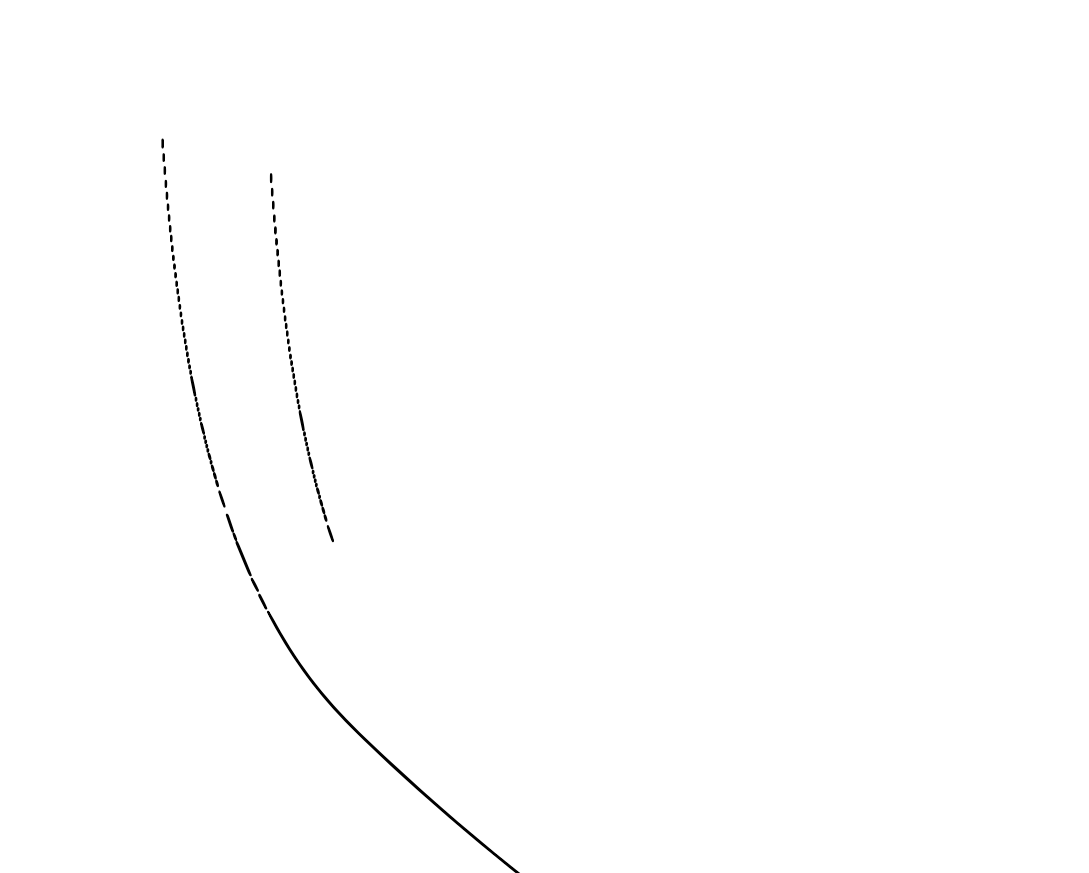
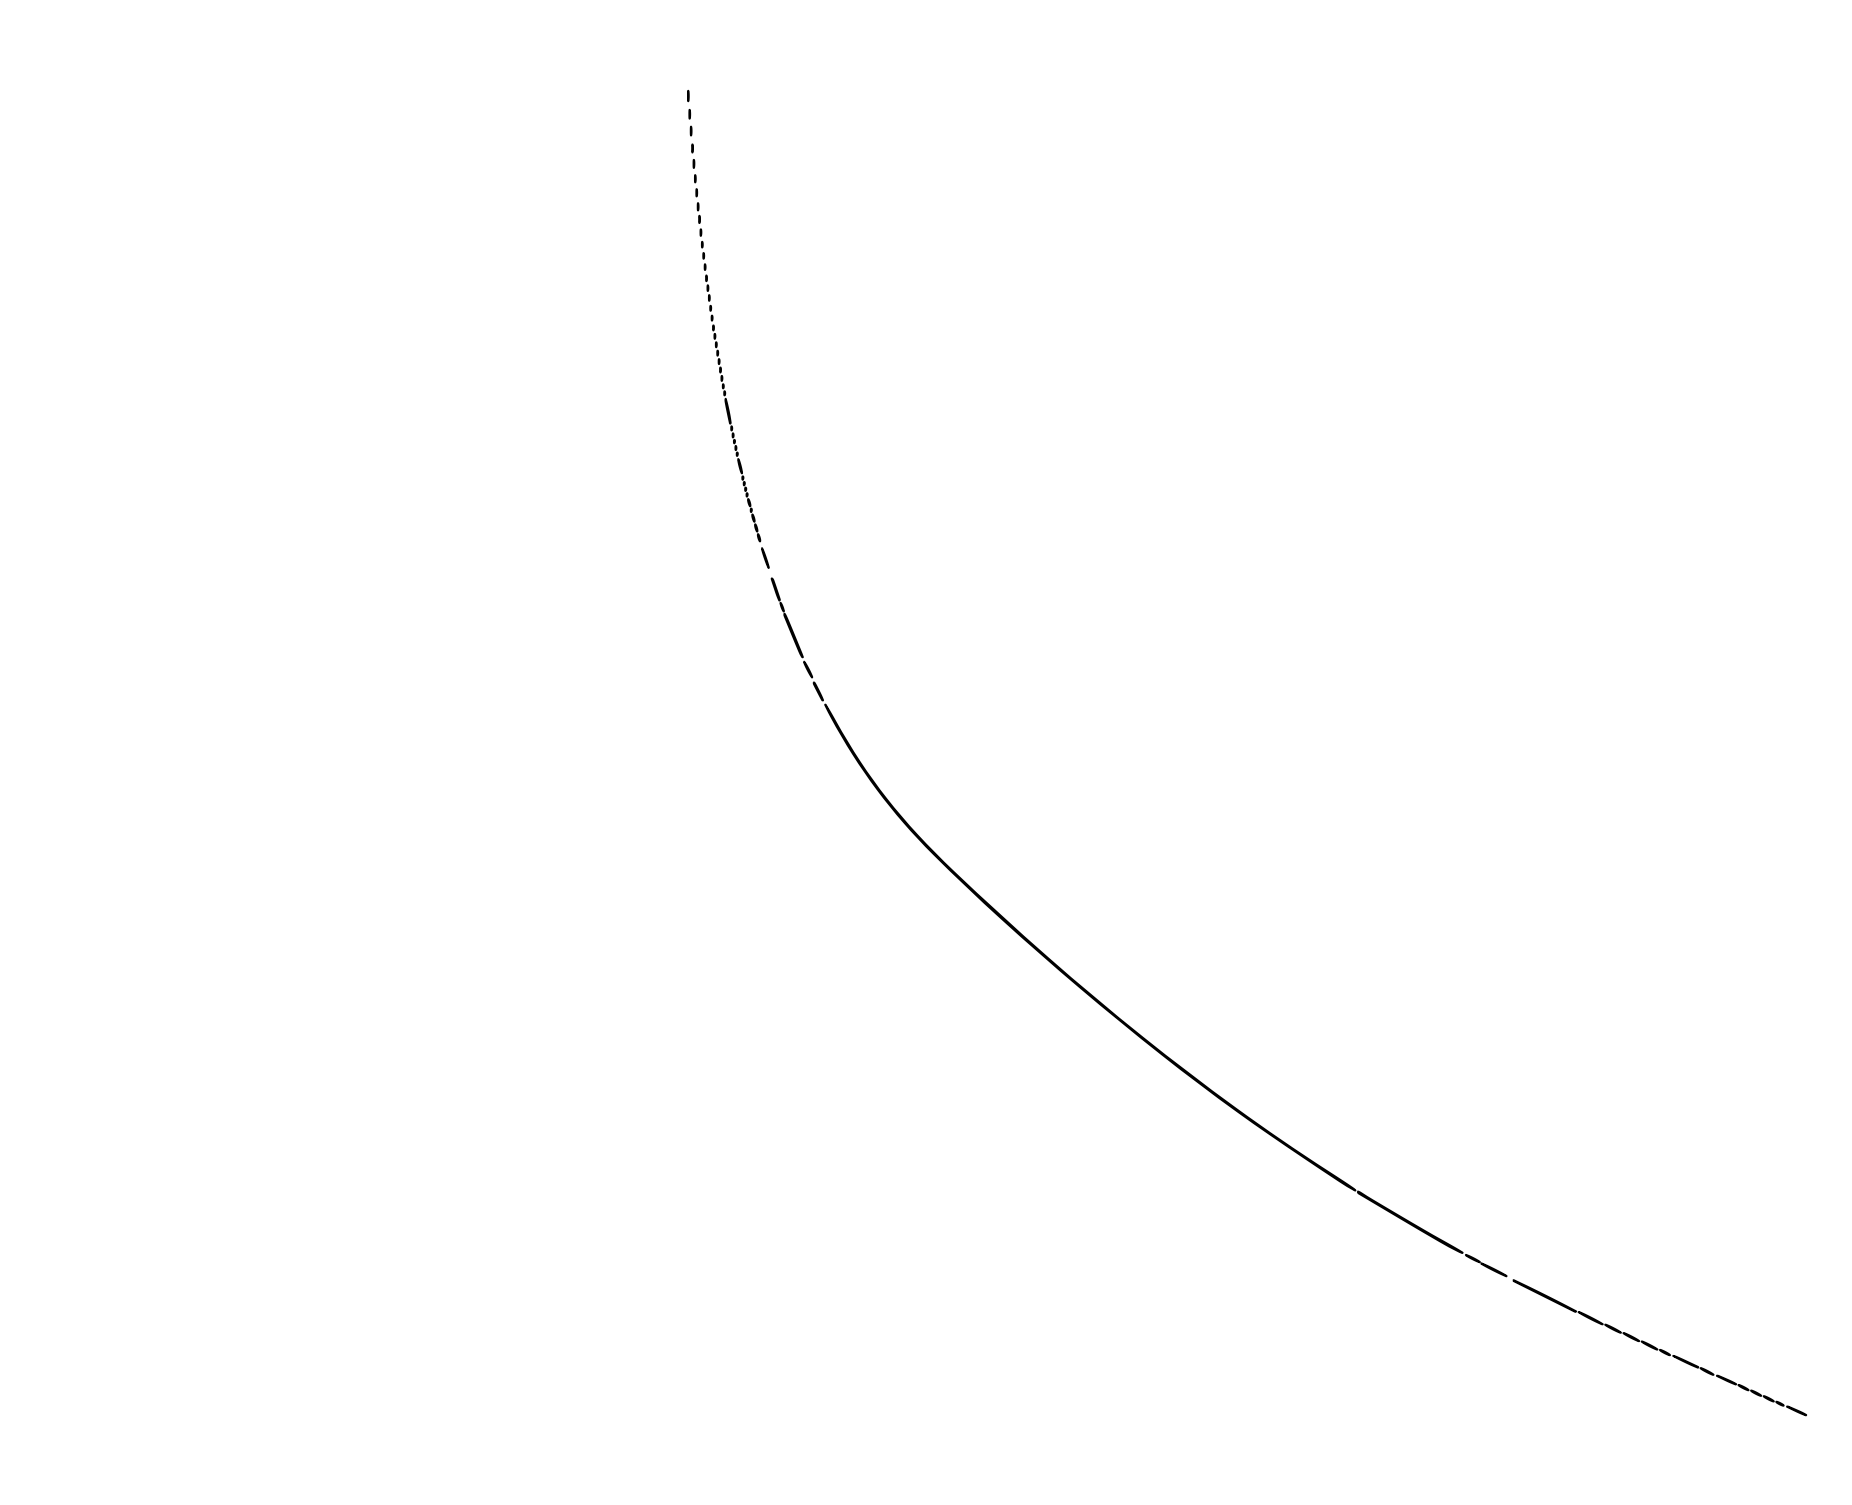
part: (292, 361) -> (857, 379), removed

